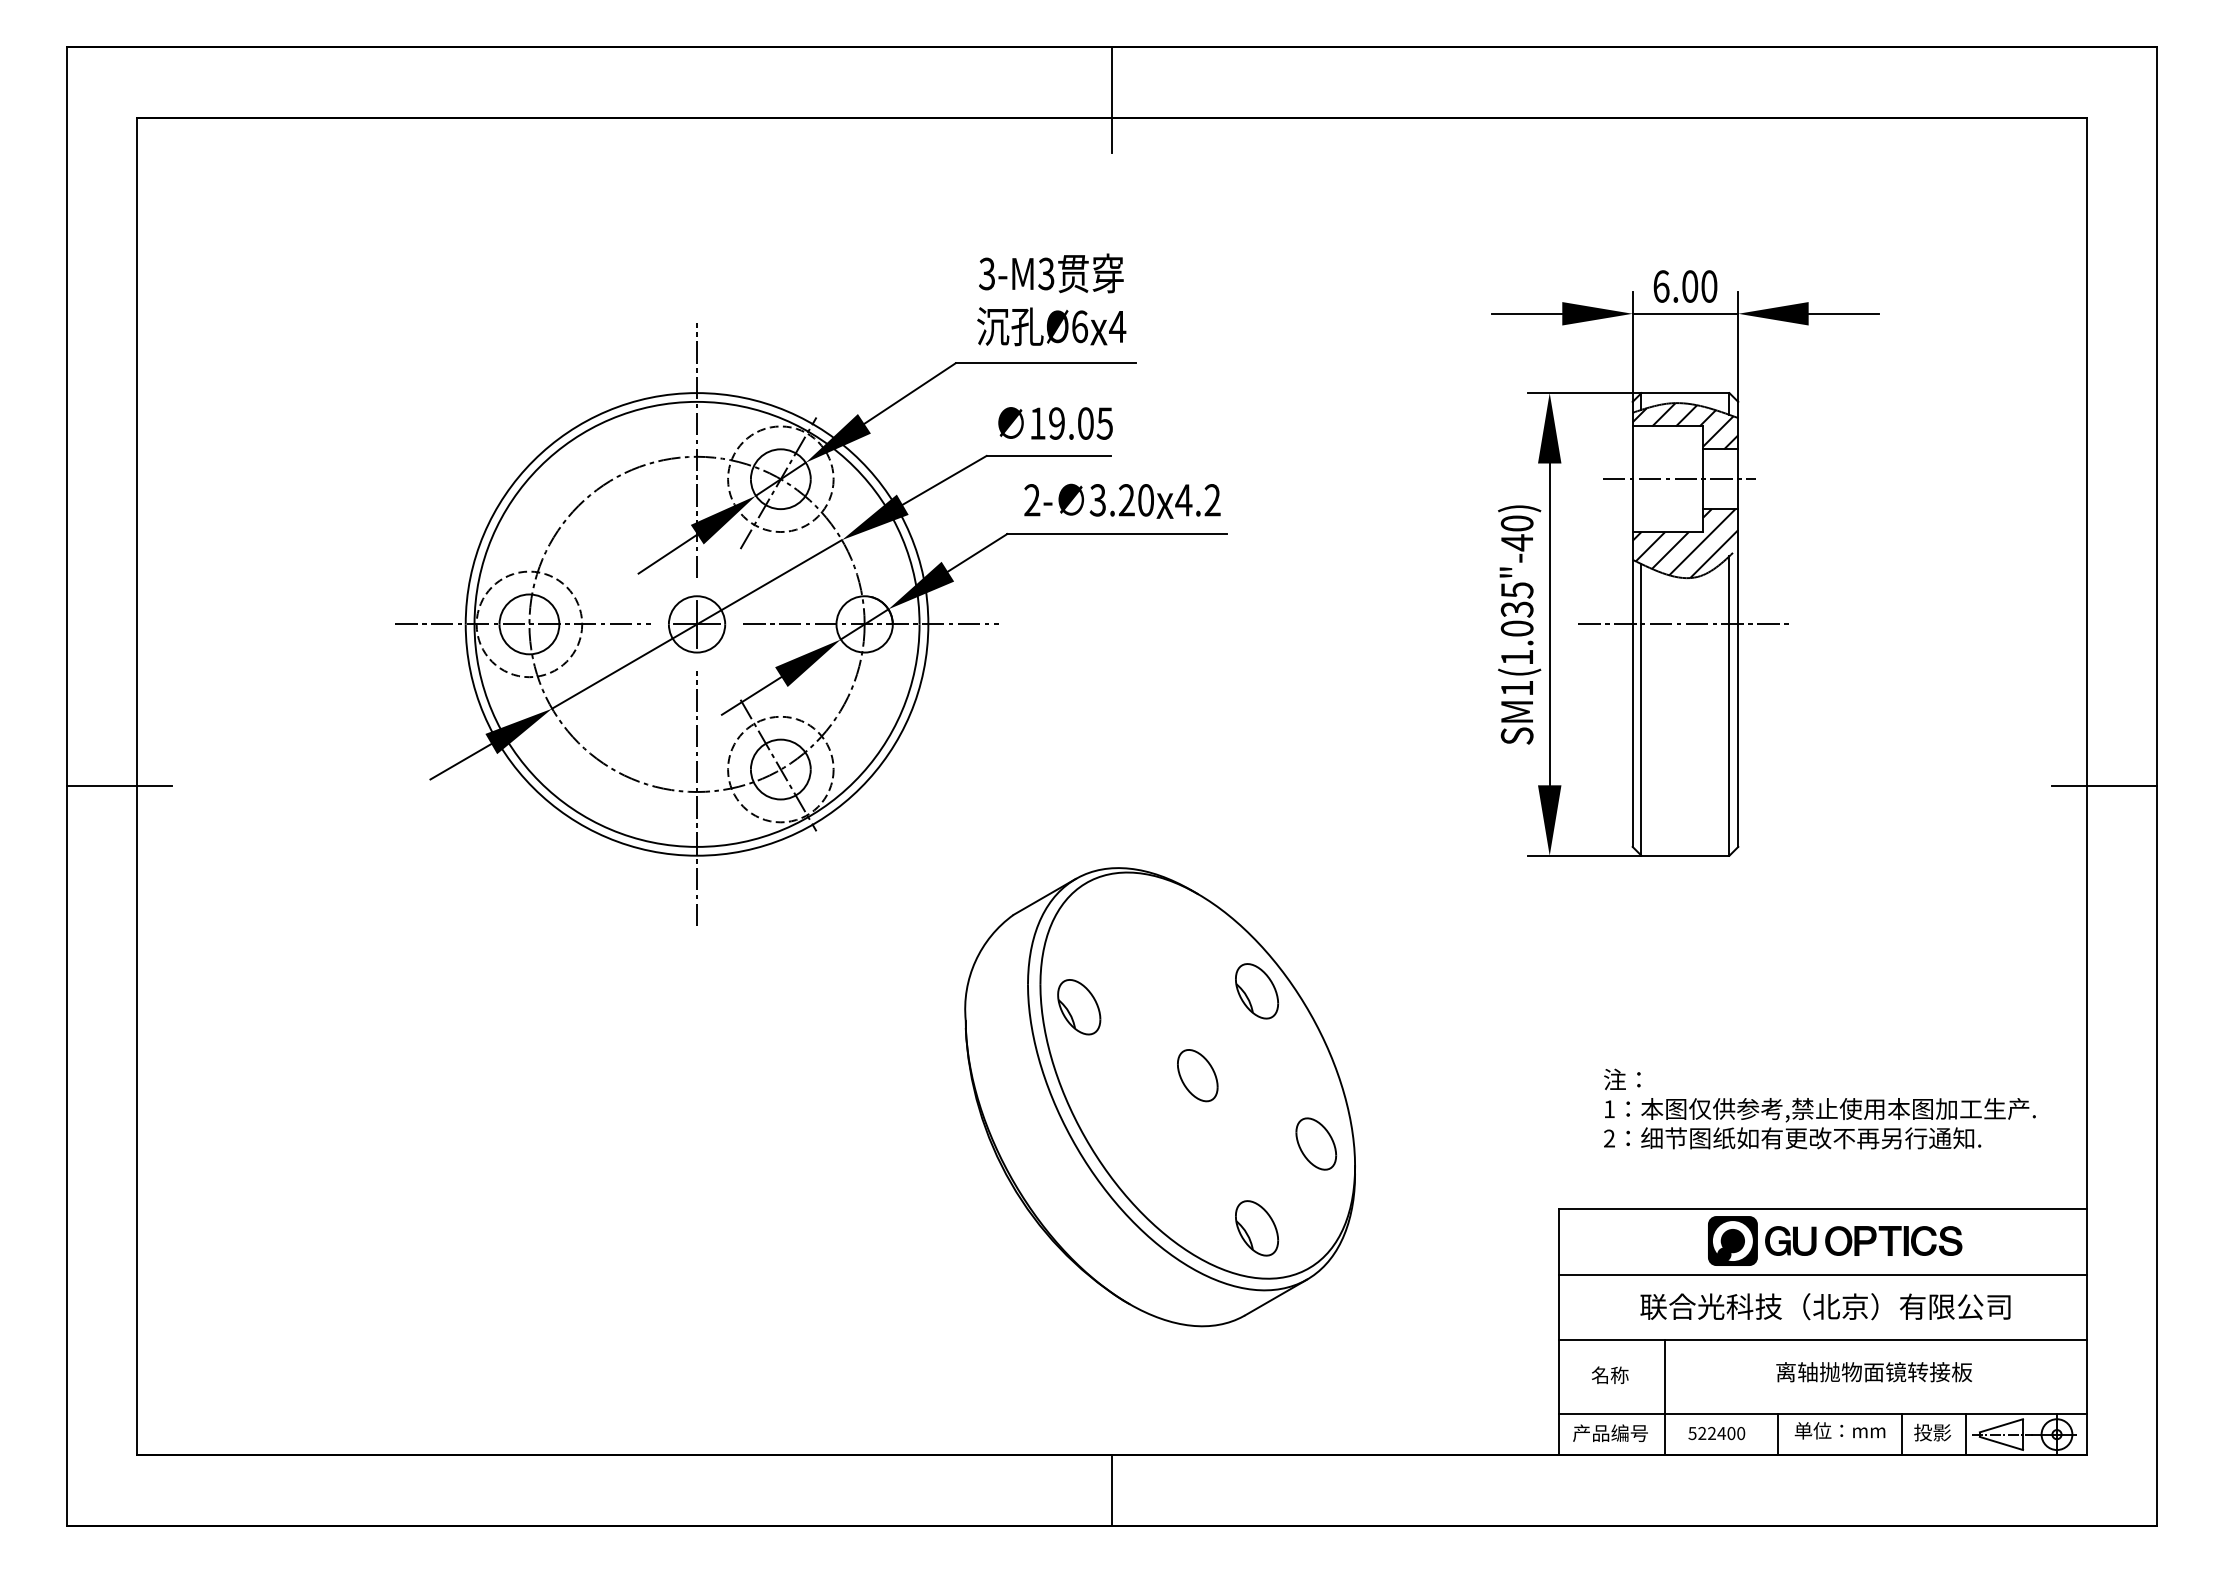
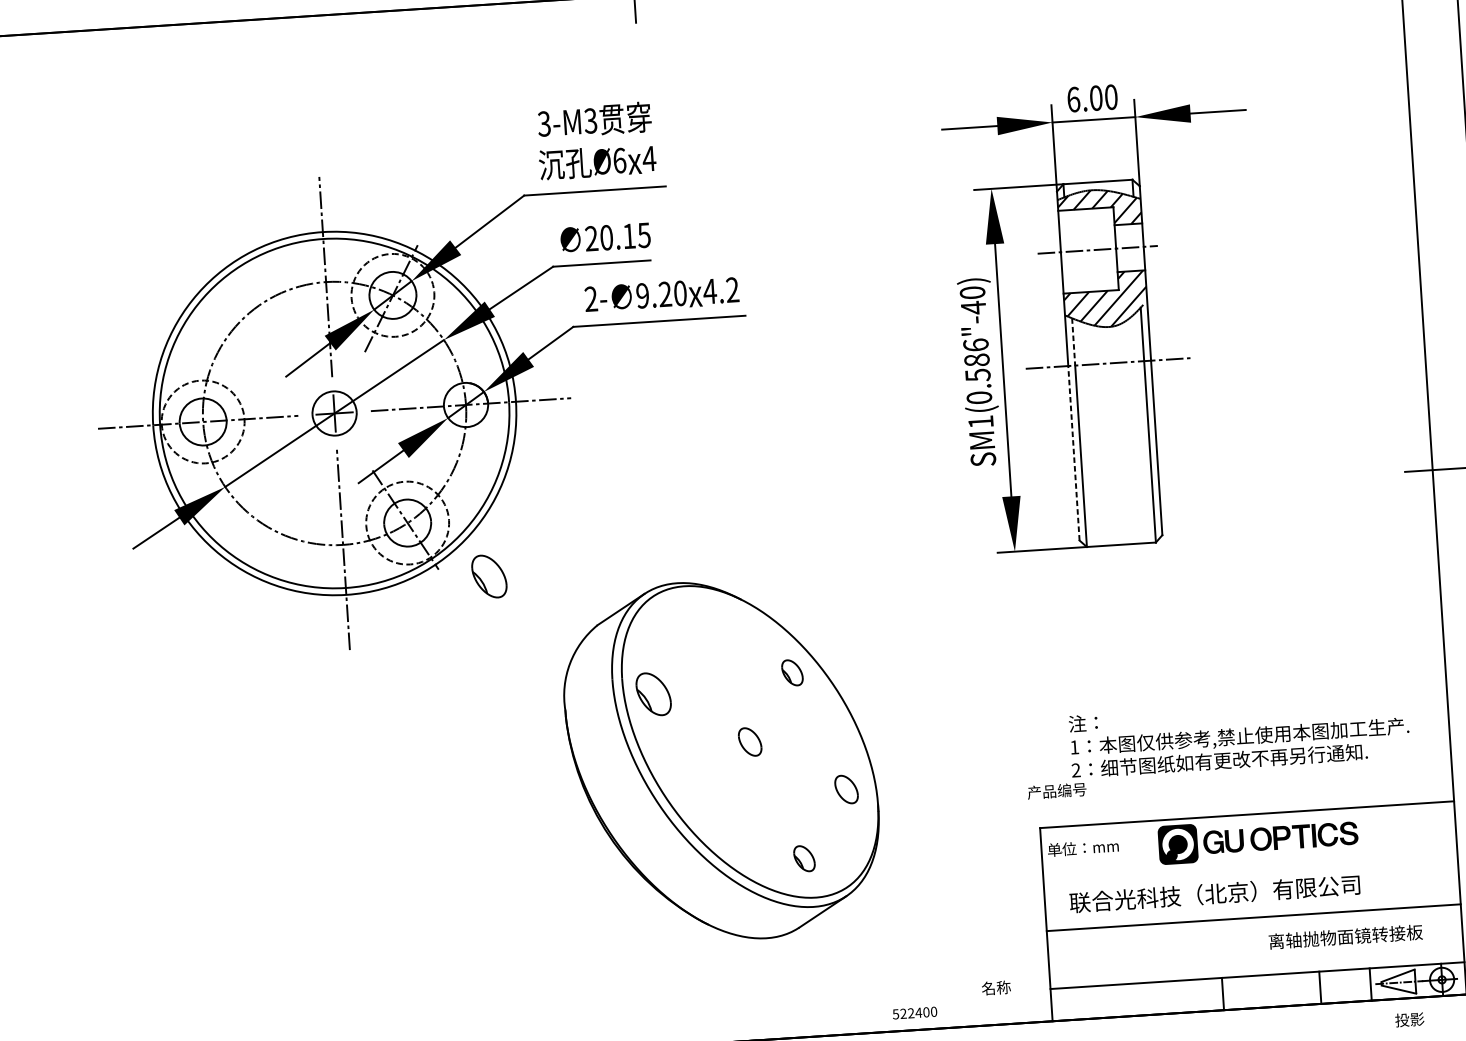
text: (1061, 423) -> (610, 237), 19.05 -> 20.15
text: (1097, 500) -> (642, 296), 3.20 -> 9.20
line: (1641, 594) -> (1073, 342), solid -> dashed
text: (1516, 623) -> (977, 371), SM1(1.035"-40) -> SM1(0.586"-40)
line: (1632, 735) -> (1073, 453), solid -> dashed
part: (880, 844) -> (489, 576), added
part: (1257, 991) -> (792, 672), size x0.6
part: (1197, 1075) -> (749, 741), size x0.7
part: (1316, 1143) -> (846, 789), size x0.7
part: (1257, 1228) -> (804, 858), size x0.6
line: (1822, 1274) -> (1250, 866), removed
text: (1825, 1306) -> (1214, 893), moved
text: (1873, 1372) -> (1345, 937), moved
text: (1610, 1375) -> (996, 988), moved
line: (1665, 1397) -> (1133, 970), removed
part: (1839, 1430) -> (1082, 847), moved
text: (1610, 1432) -> (1057, 790), moved
text: (1932, 1432) -> (1409, 1019), moved
text: (1716, 1433) -> (914, 1013), moved

